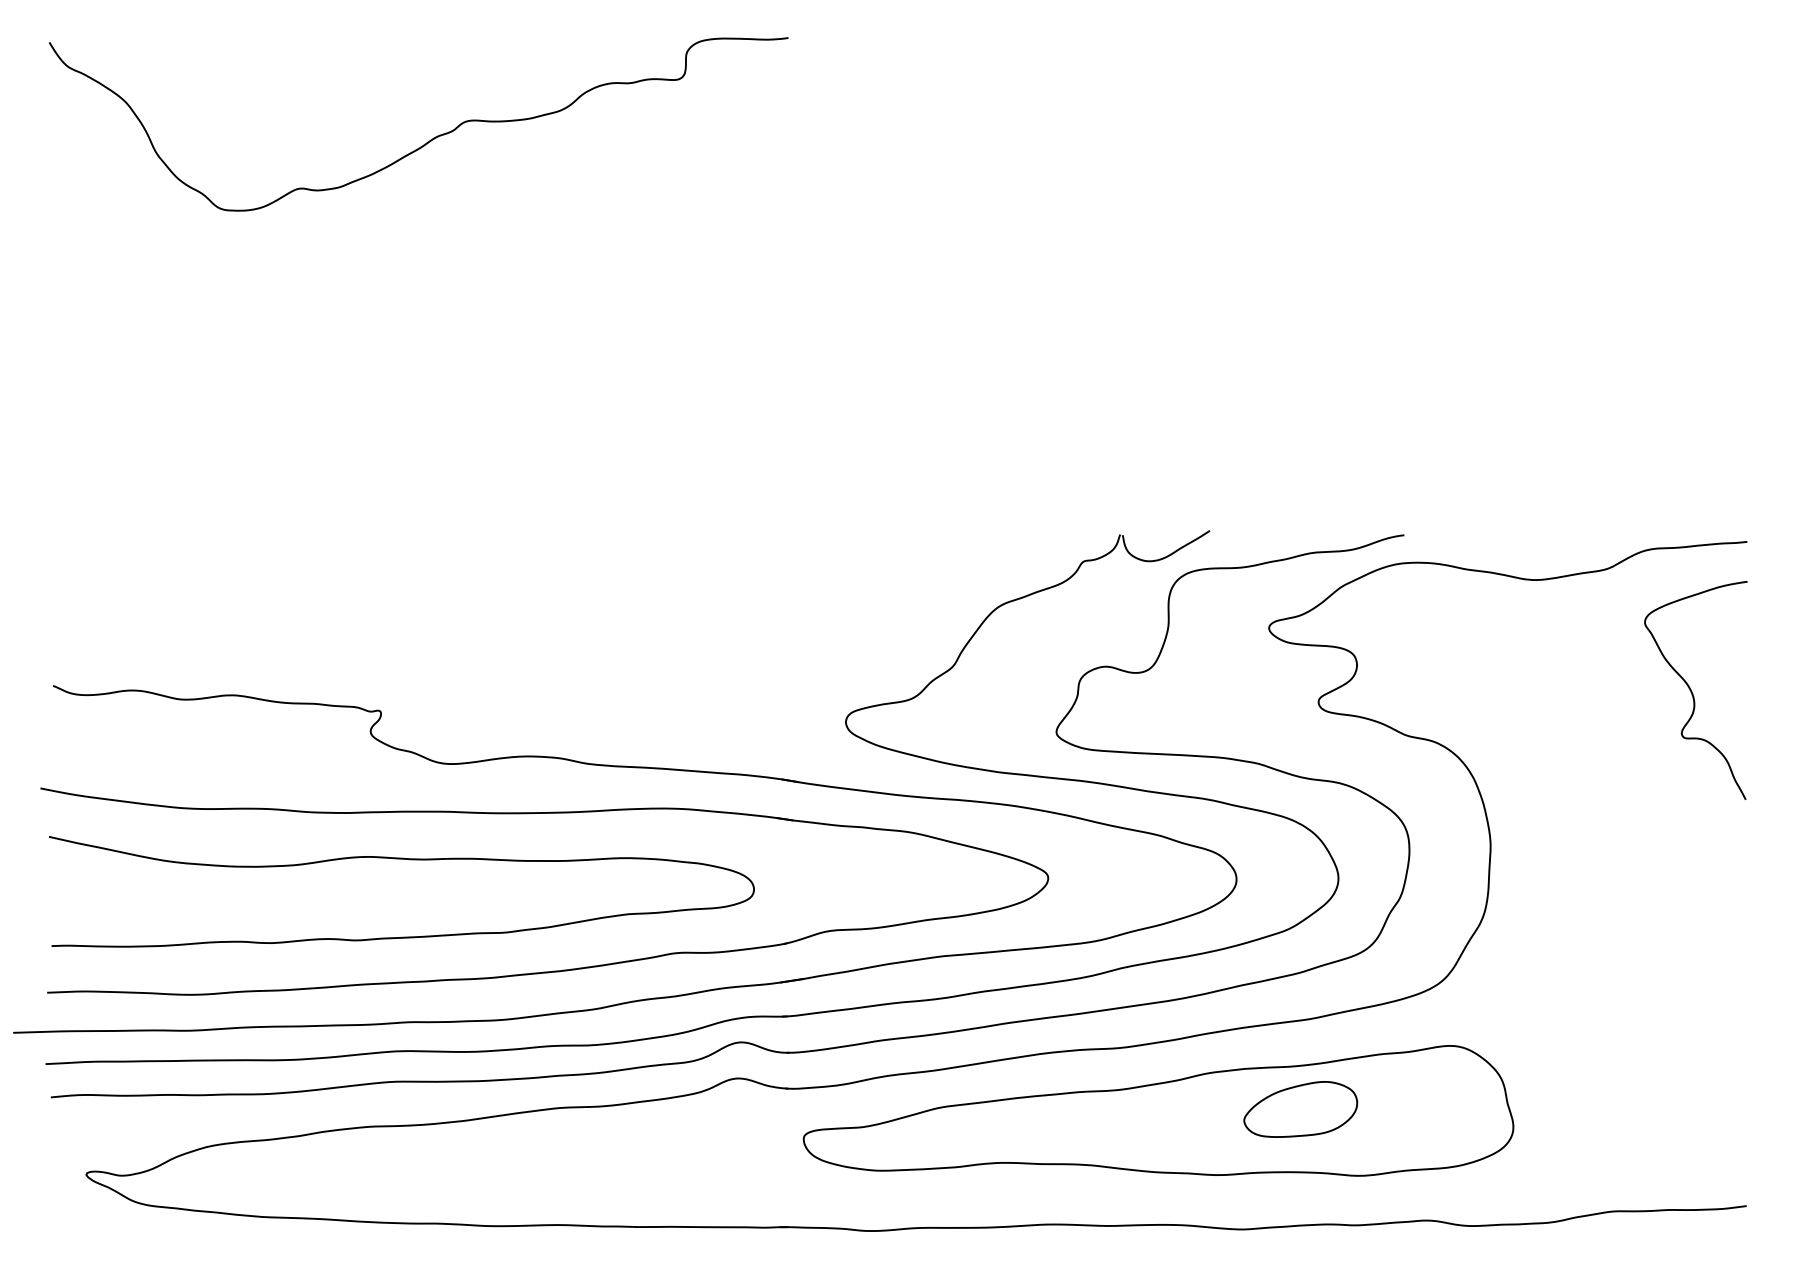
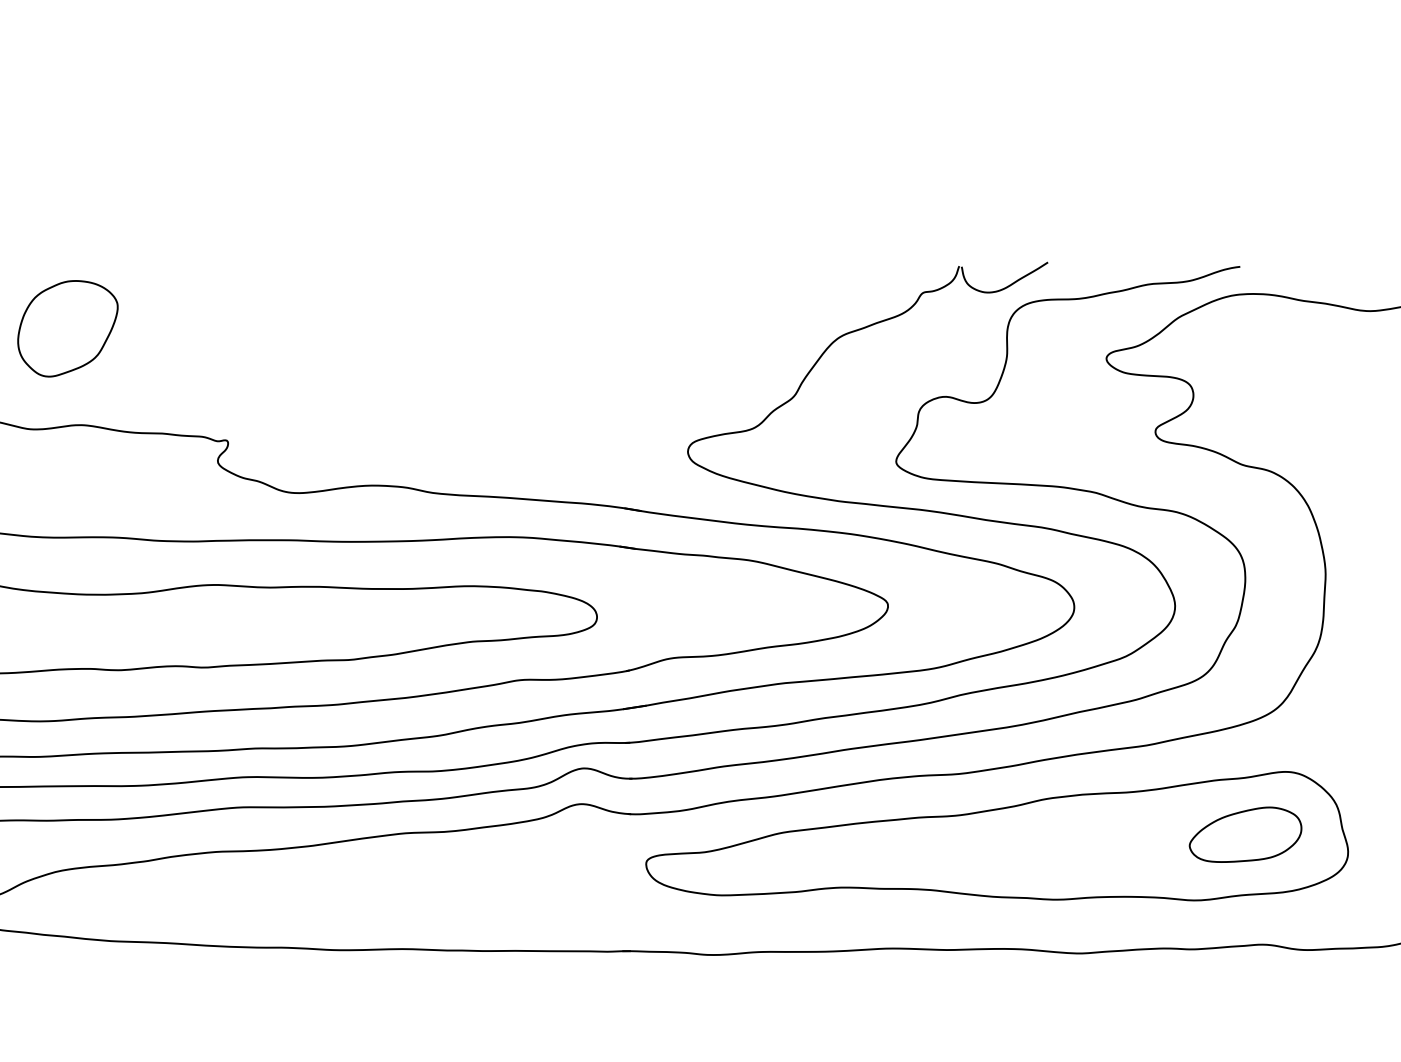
part: (218, 597) -> (67, 328), added
part: (1300, 1109) -> (1245, 834), moved

